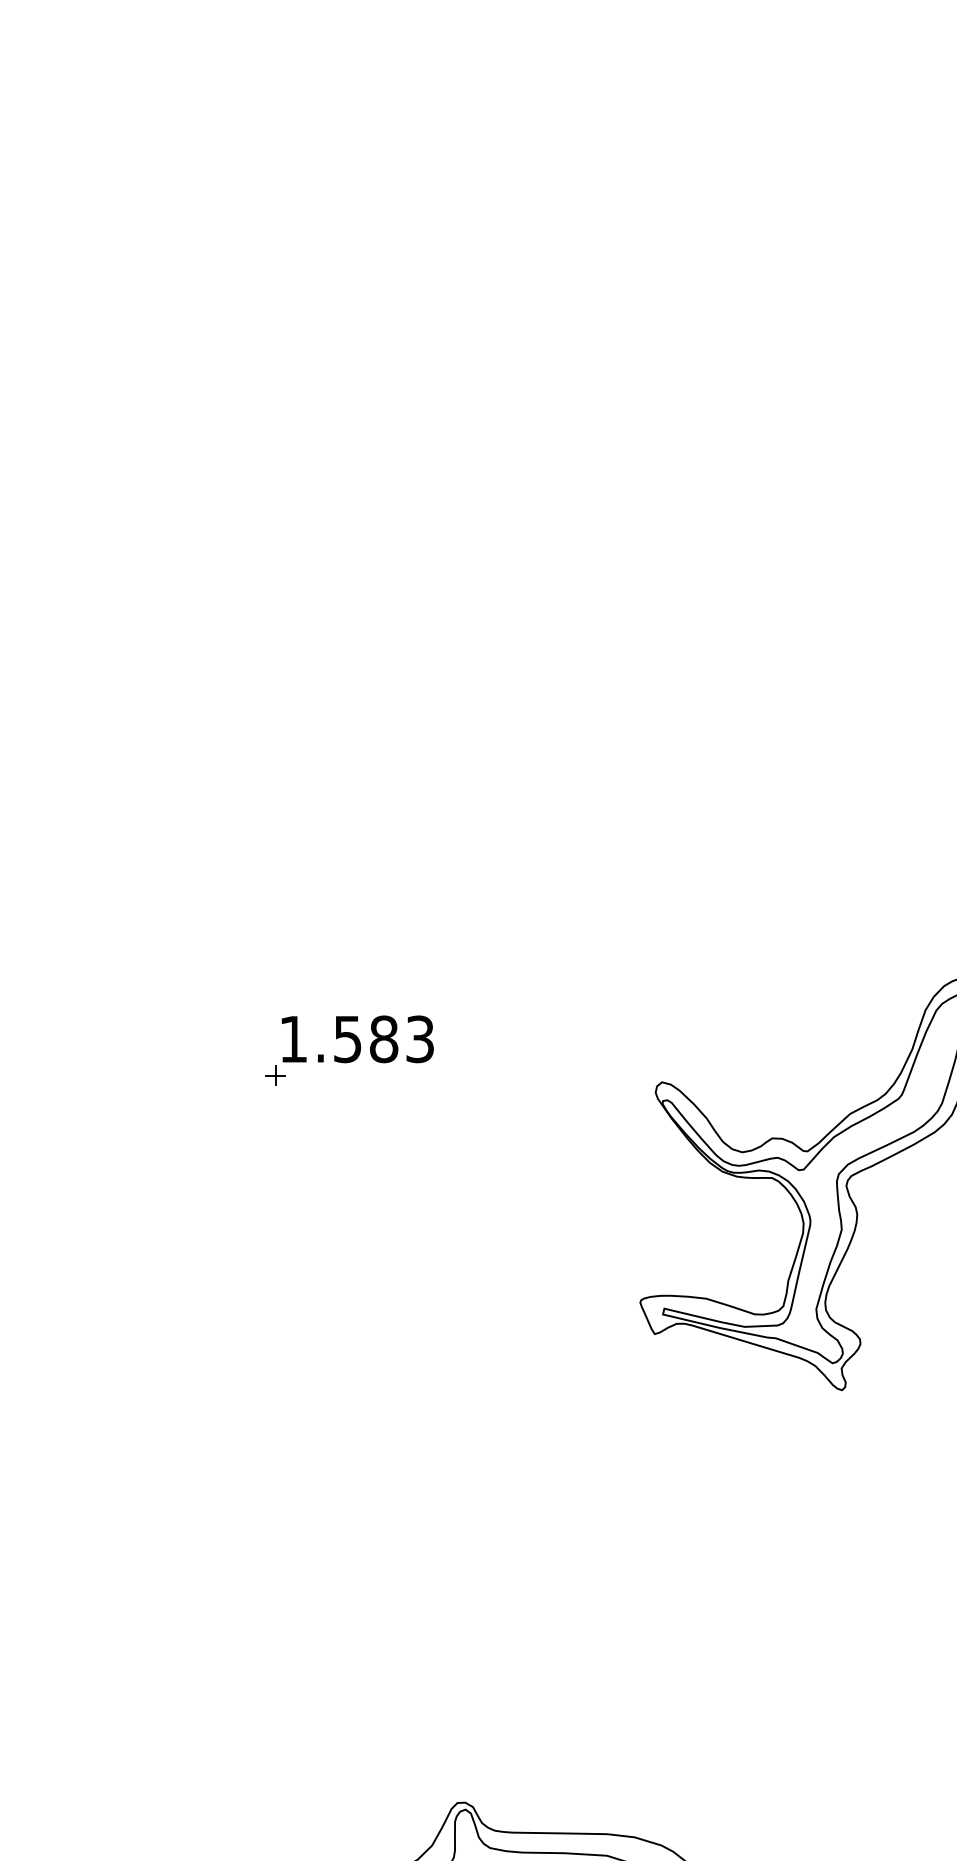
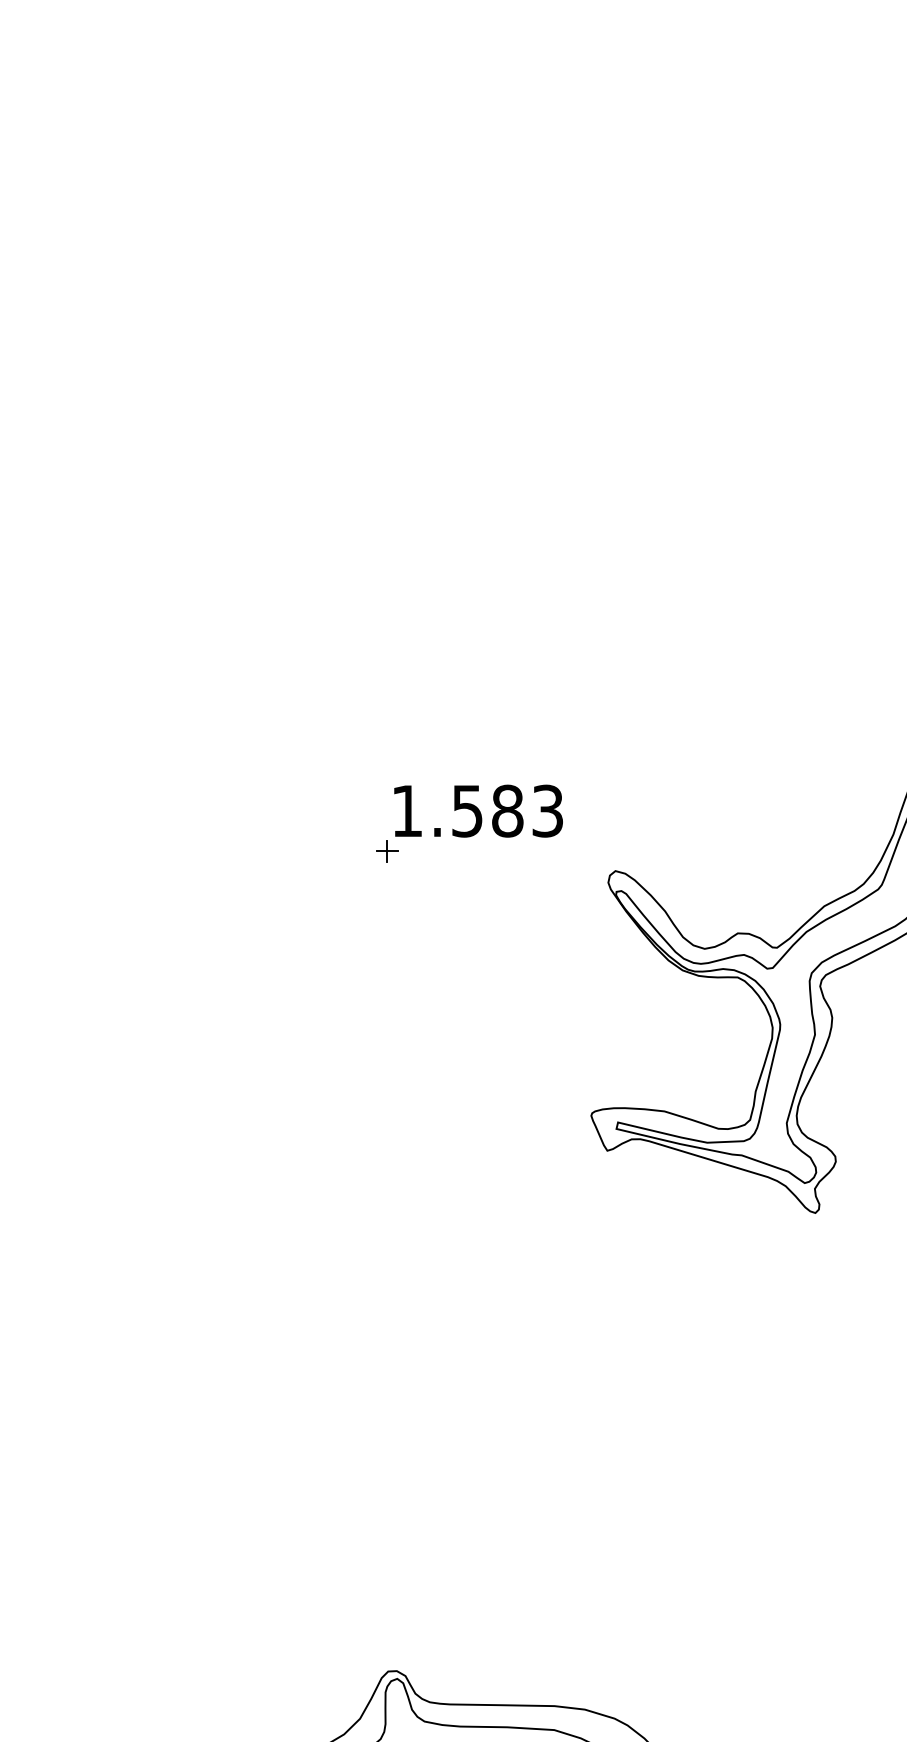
part: (349, 1050) -> (469, 823), moved

